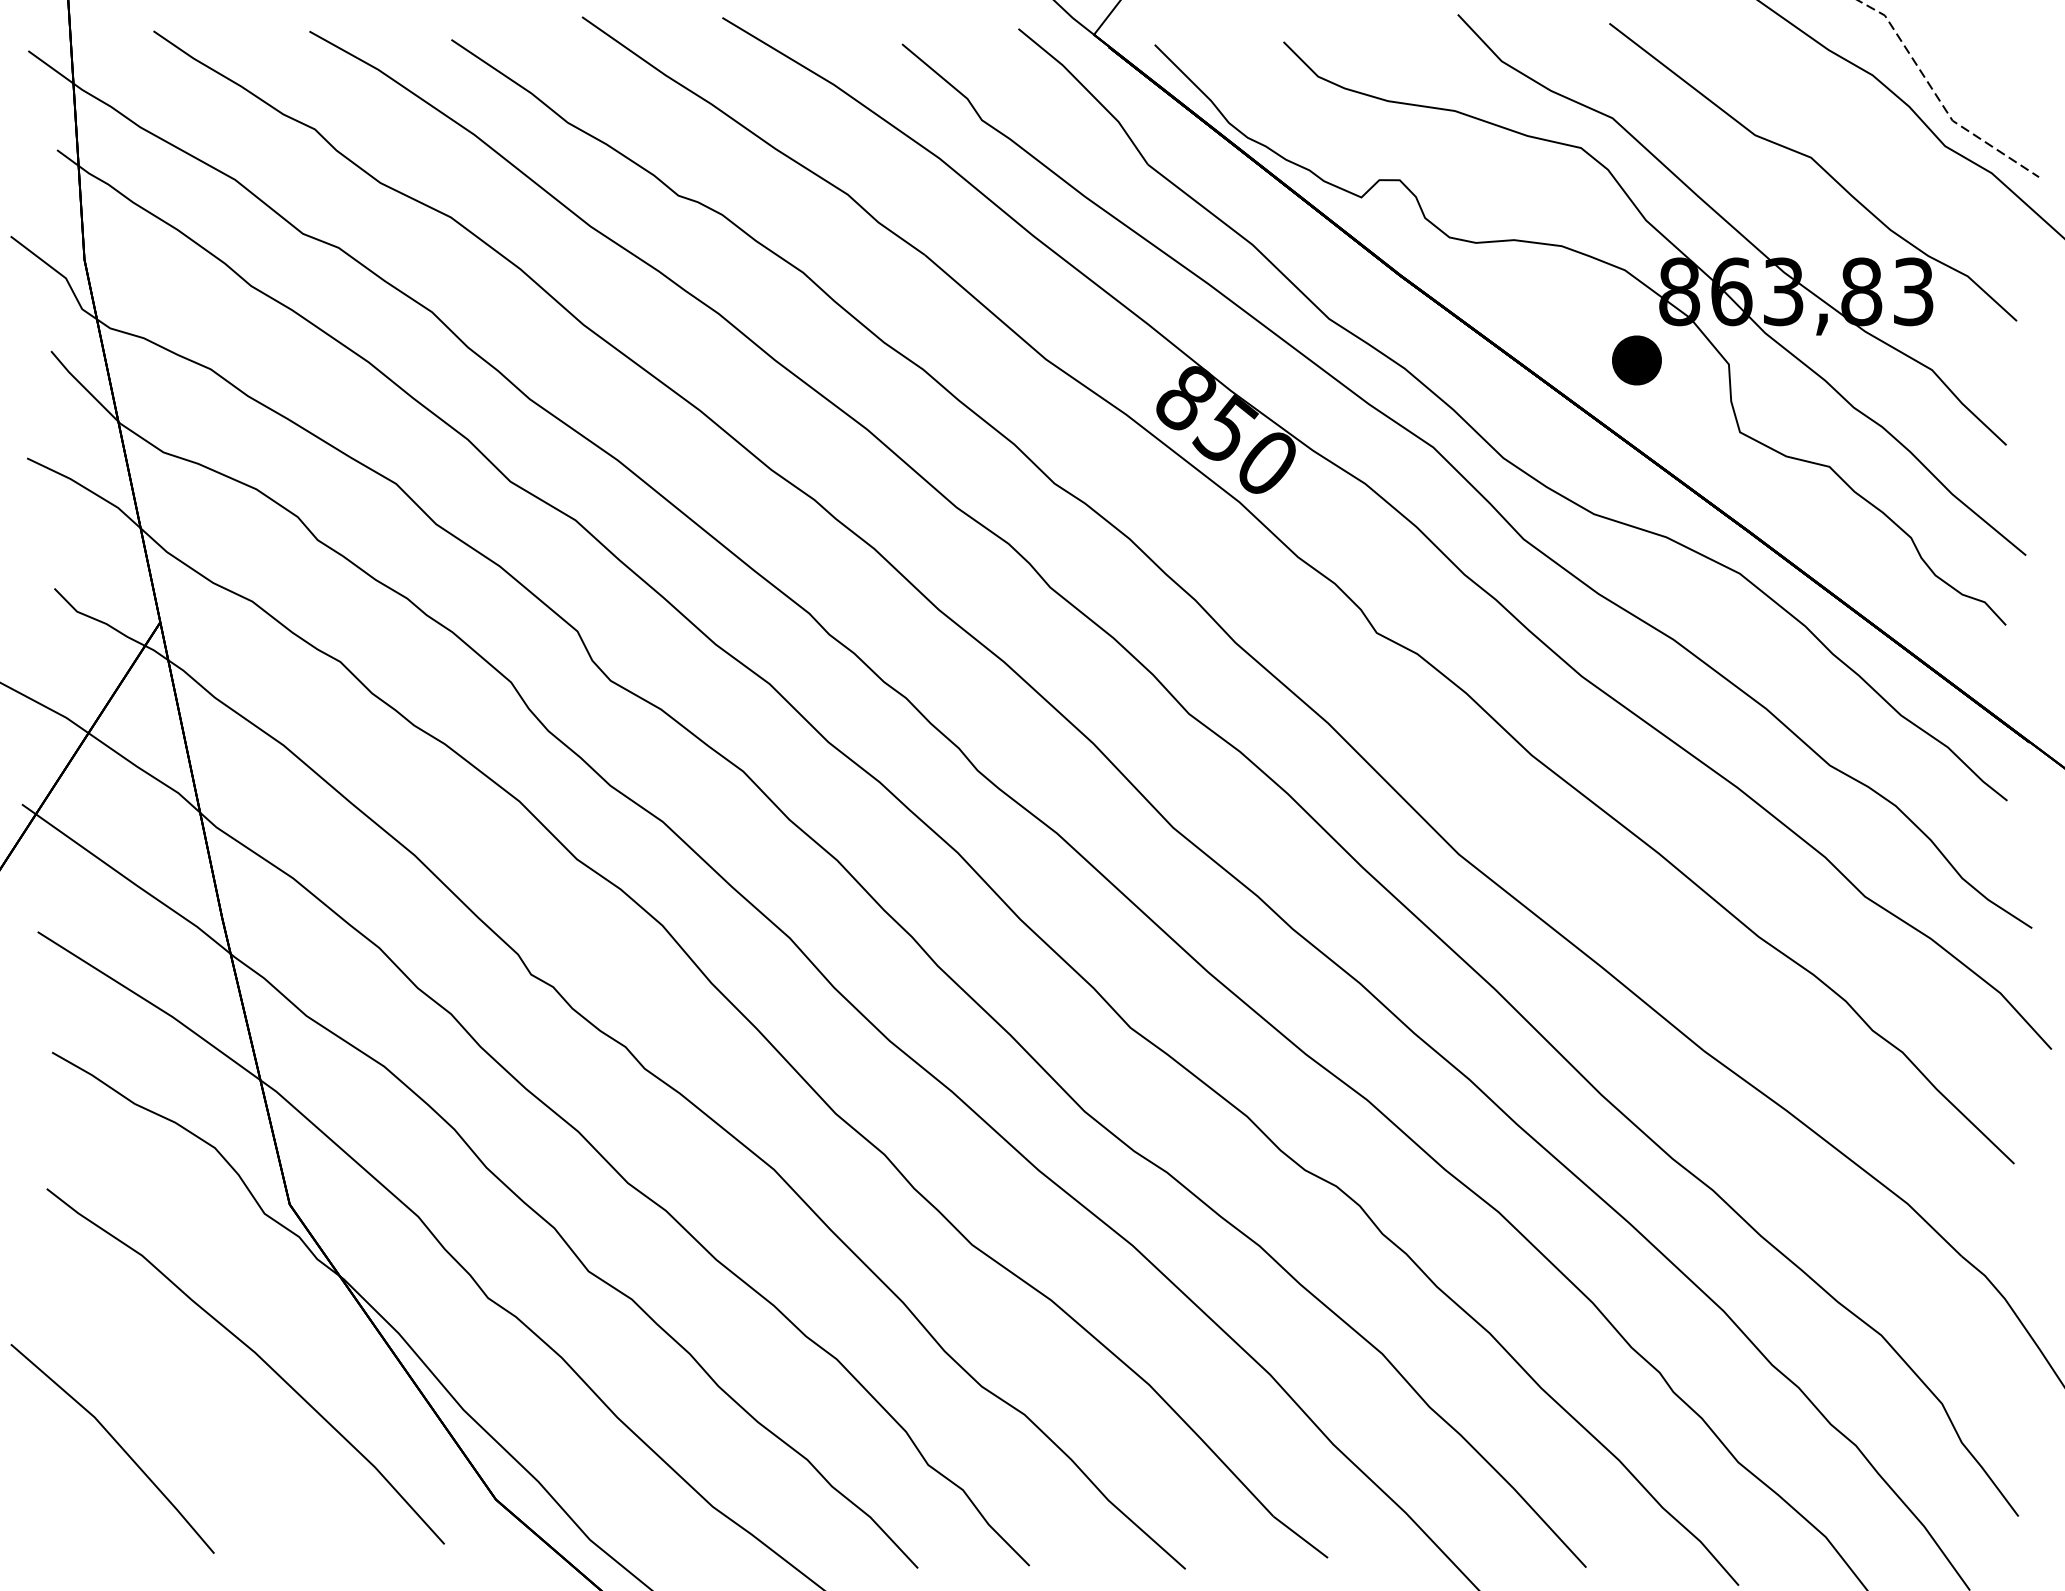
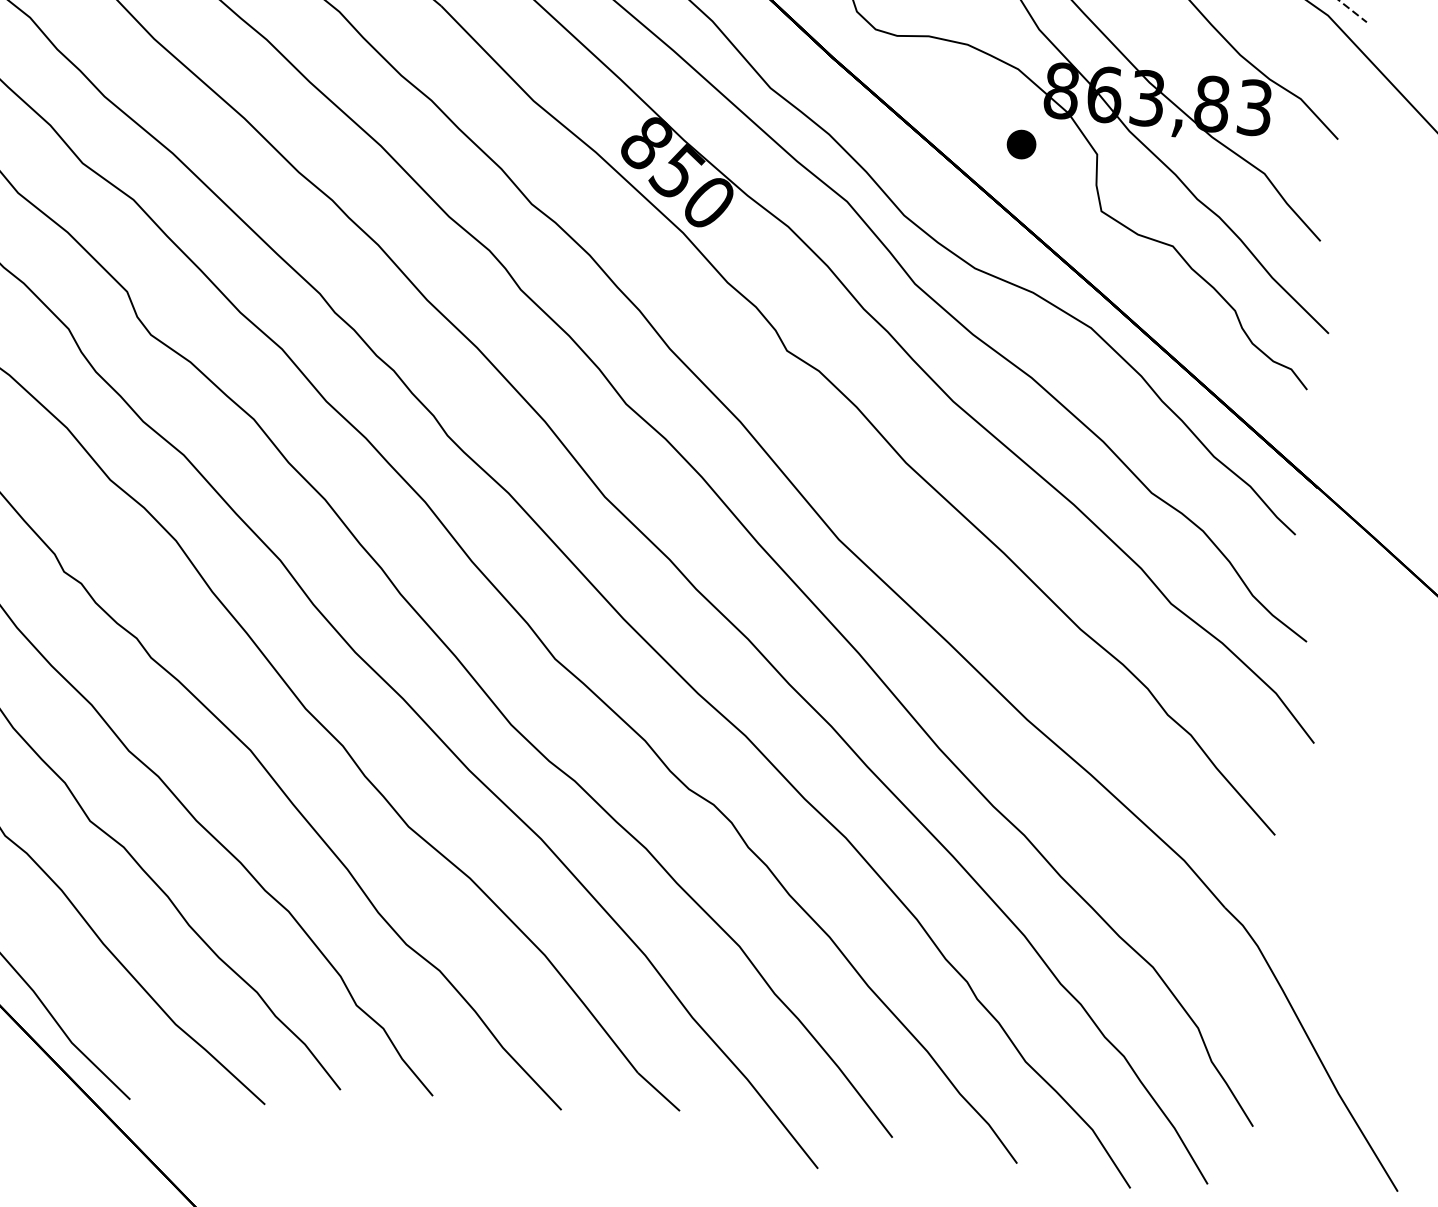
part: (1636, 360) -> (1021, 144), size x0.71

